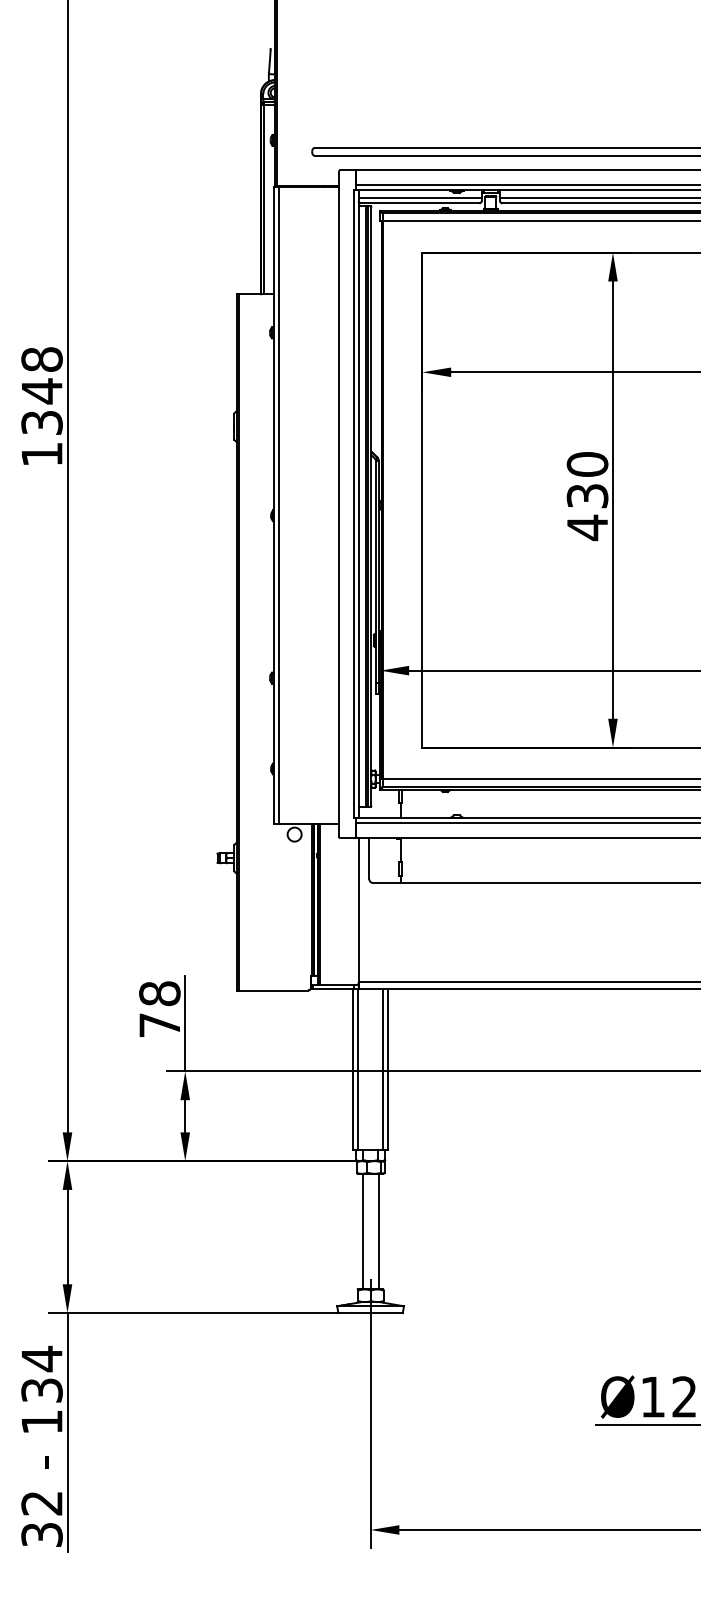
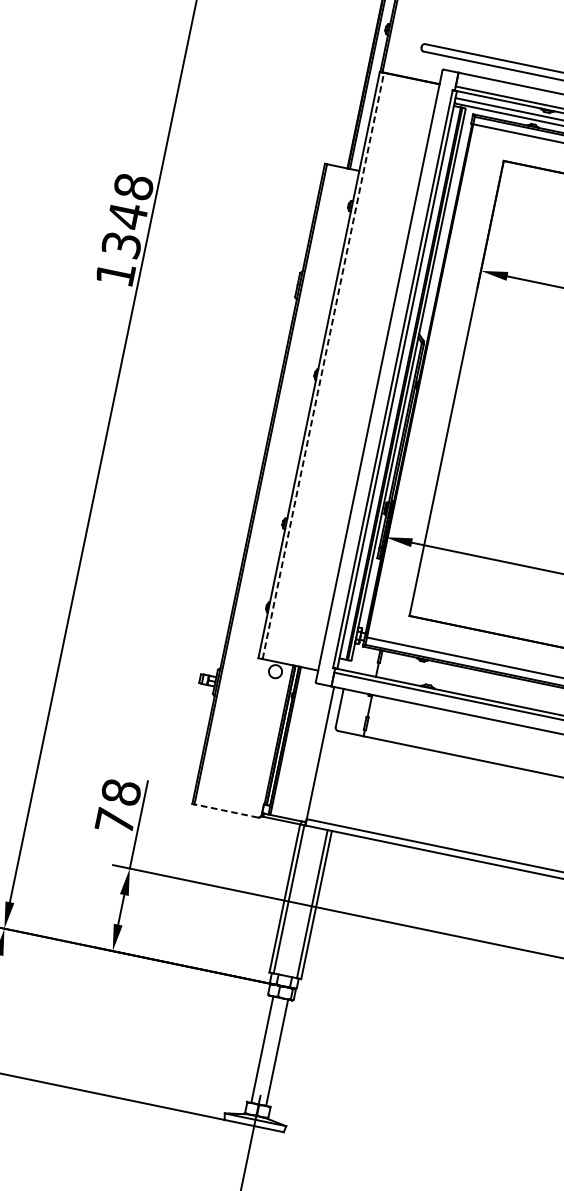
line: (278, 505) -> (323, 365), solid -> dashed
line: (272, 990) -> (225, 810), solid -> dashed

